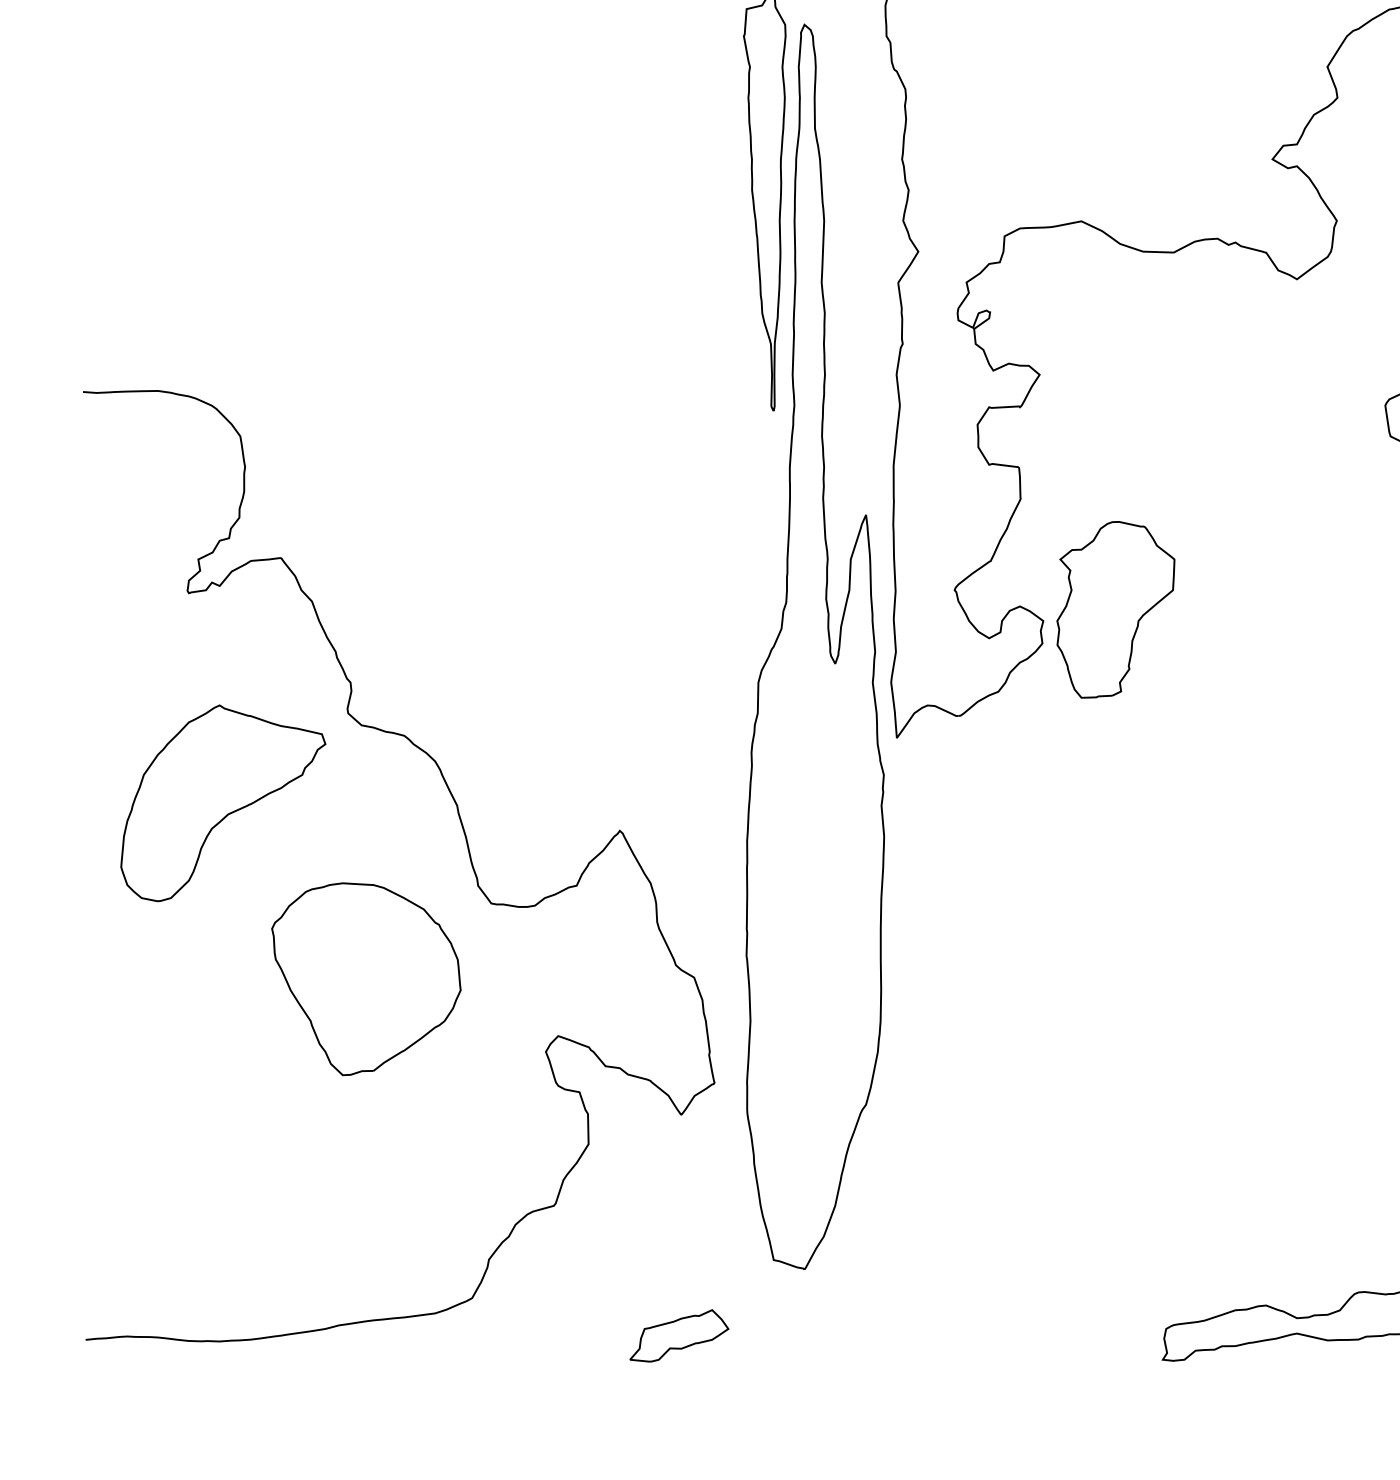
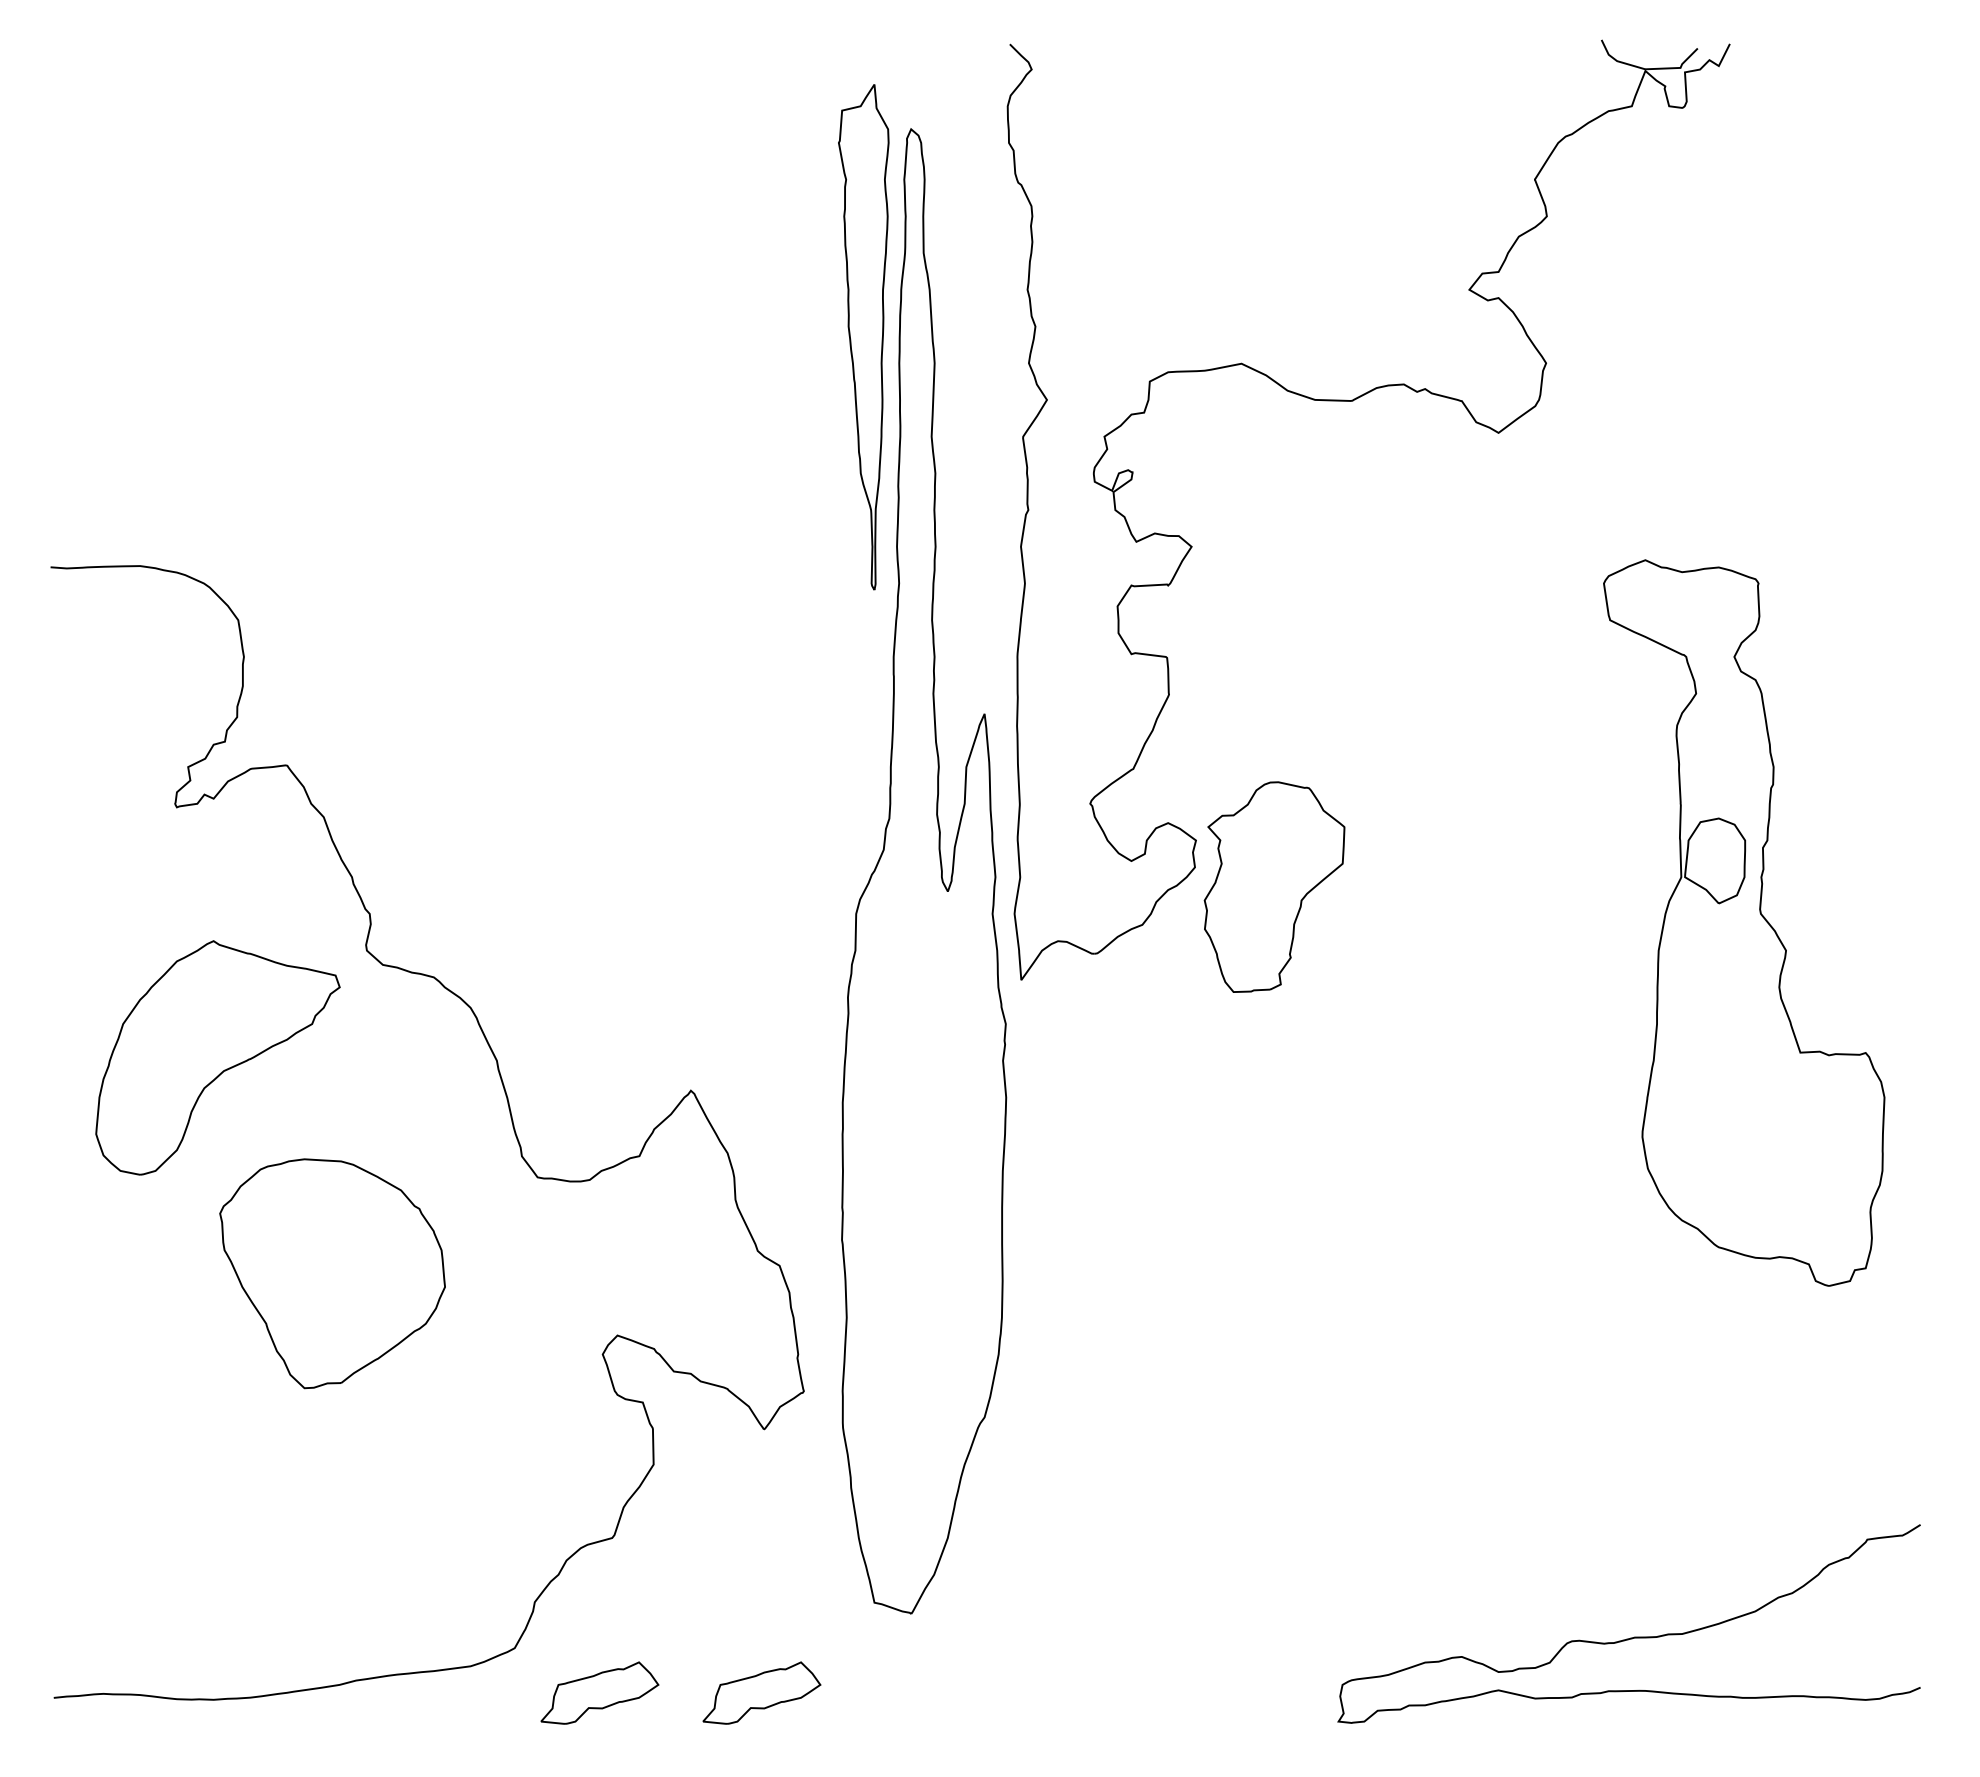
part: (1115, 609) -> (1274, 886), moved
part: (366, 979) -> (332, 1273), moved
part: (543, 1335) -> (599, 1692), added

